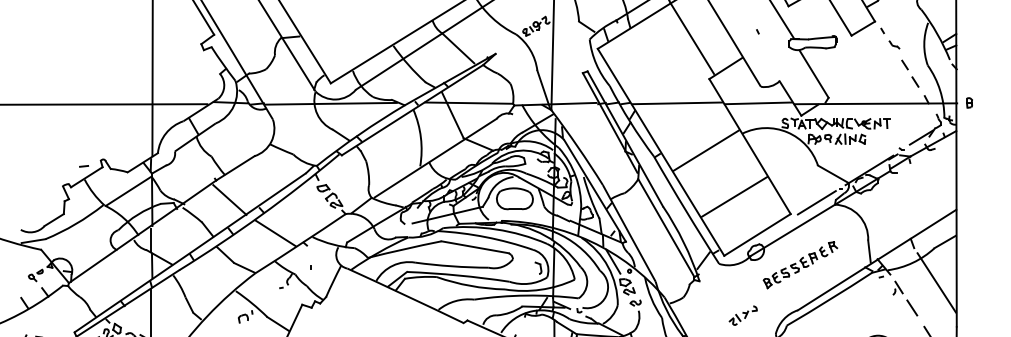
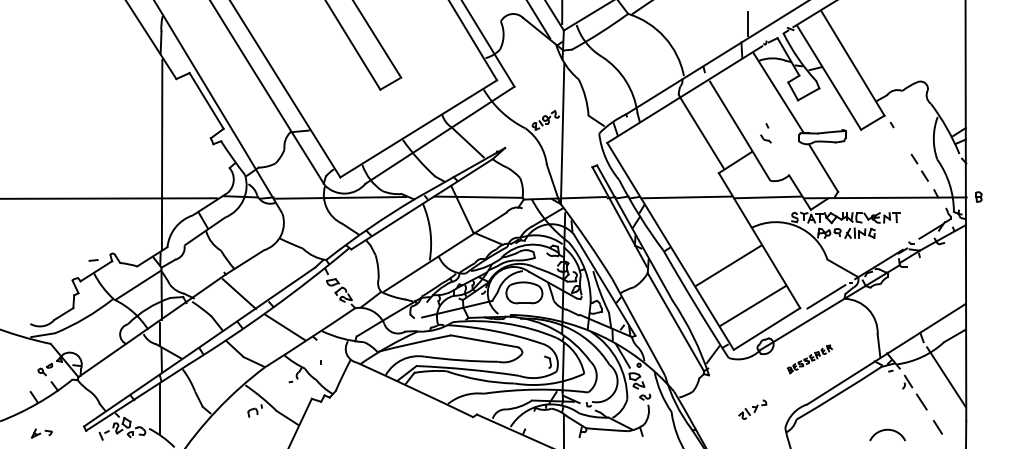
part: (893, 44) -> (765, 138), moved
line: (705, 150) -> (728, 265), moved
line: (733, 196) -> (752, 305), moved
part: (799, 265) -> (809, 359), size x0.6

